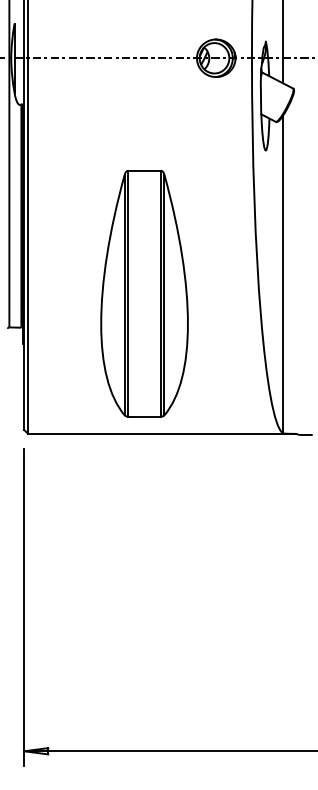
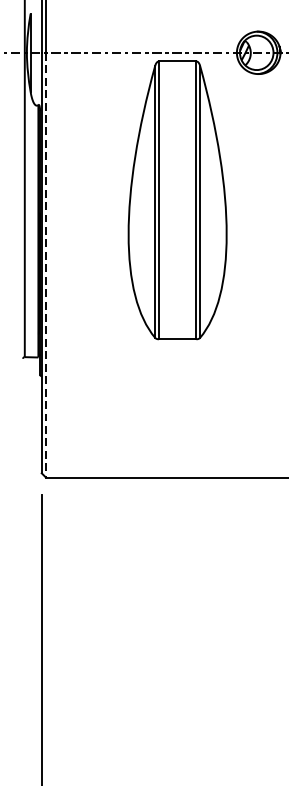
line: (28, 246) -> (46, 265), solid -> dashed
part: (144, 293) -> (177, 200), moved

